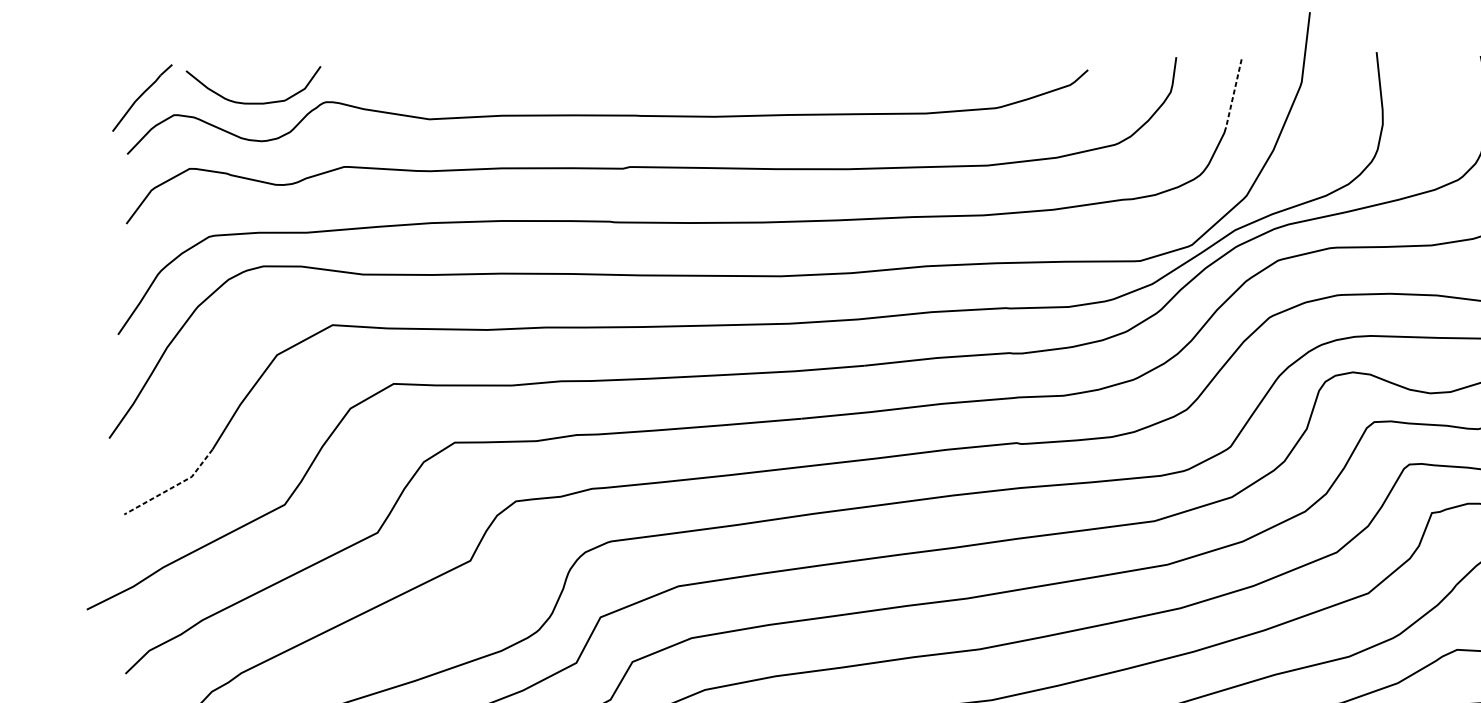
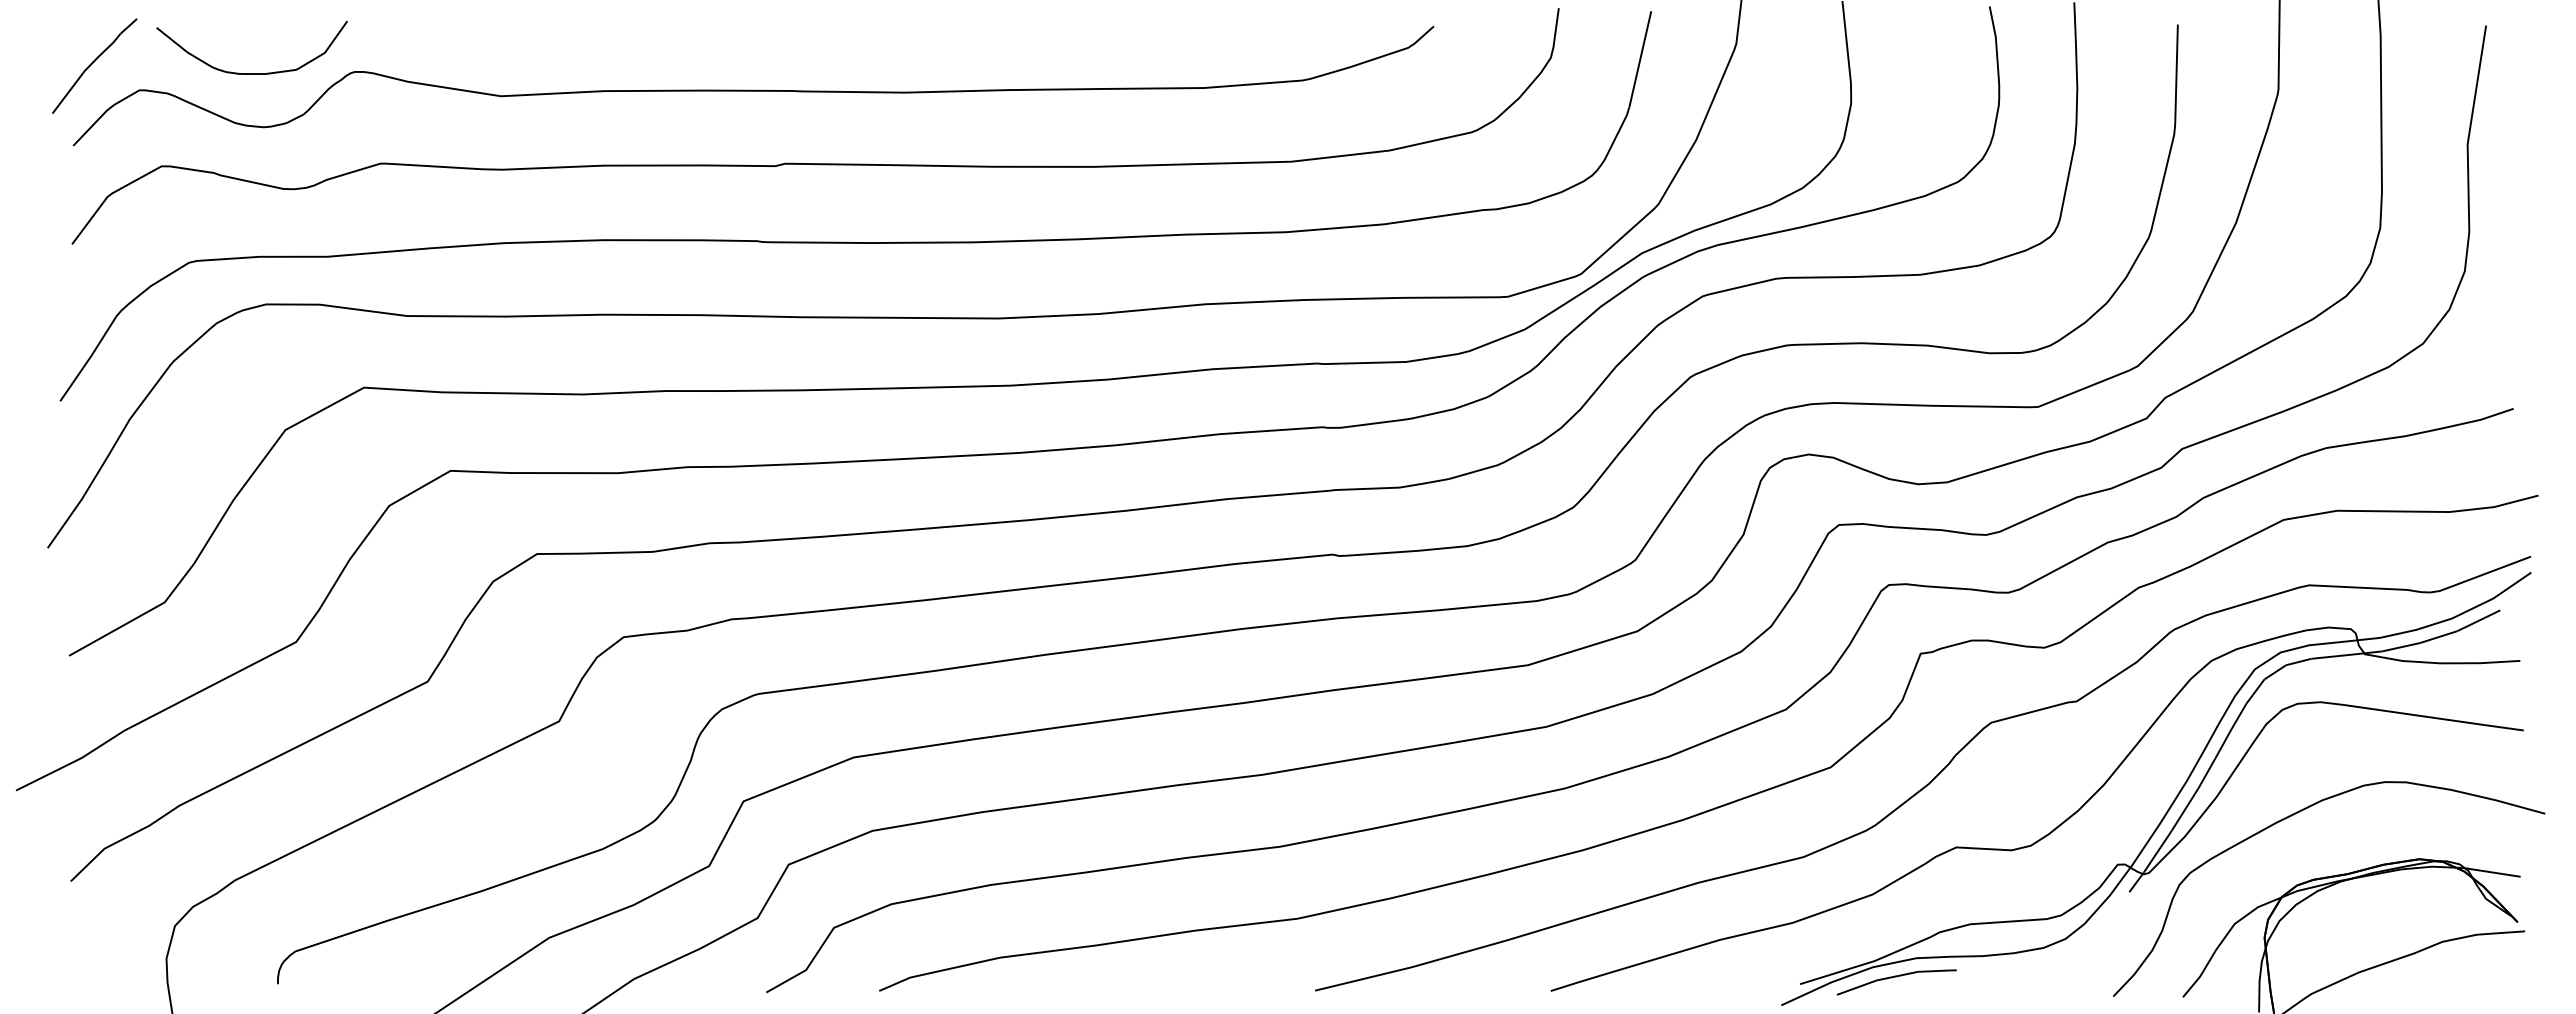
line: (1234, 93) -> (1640, 59), dashed -> solid
line: (173, 486) -> (138, 616), dashed -> solid

